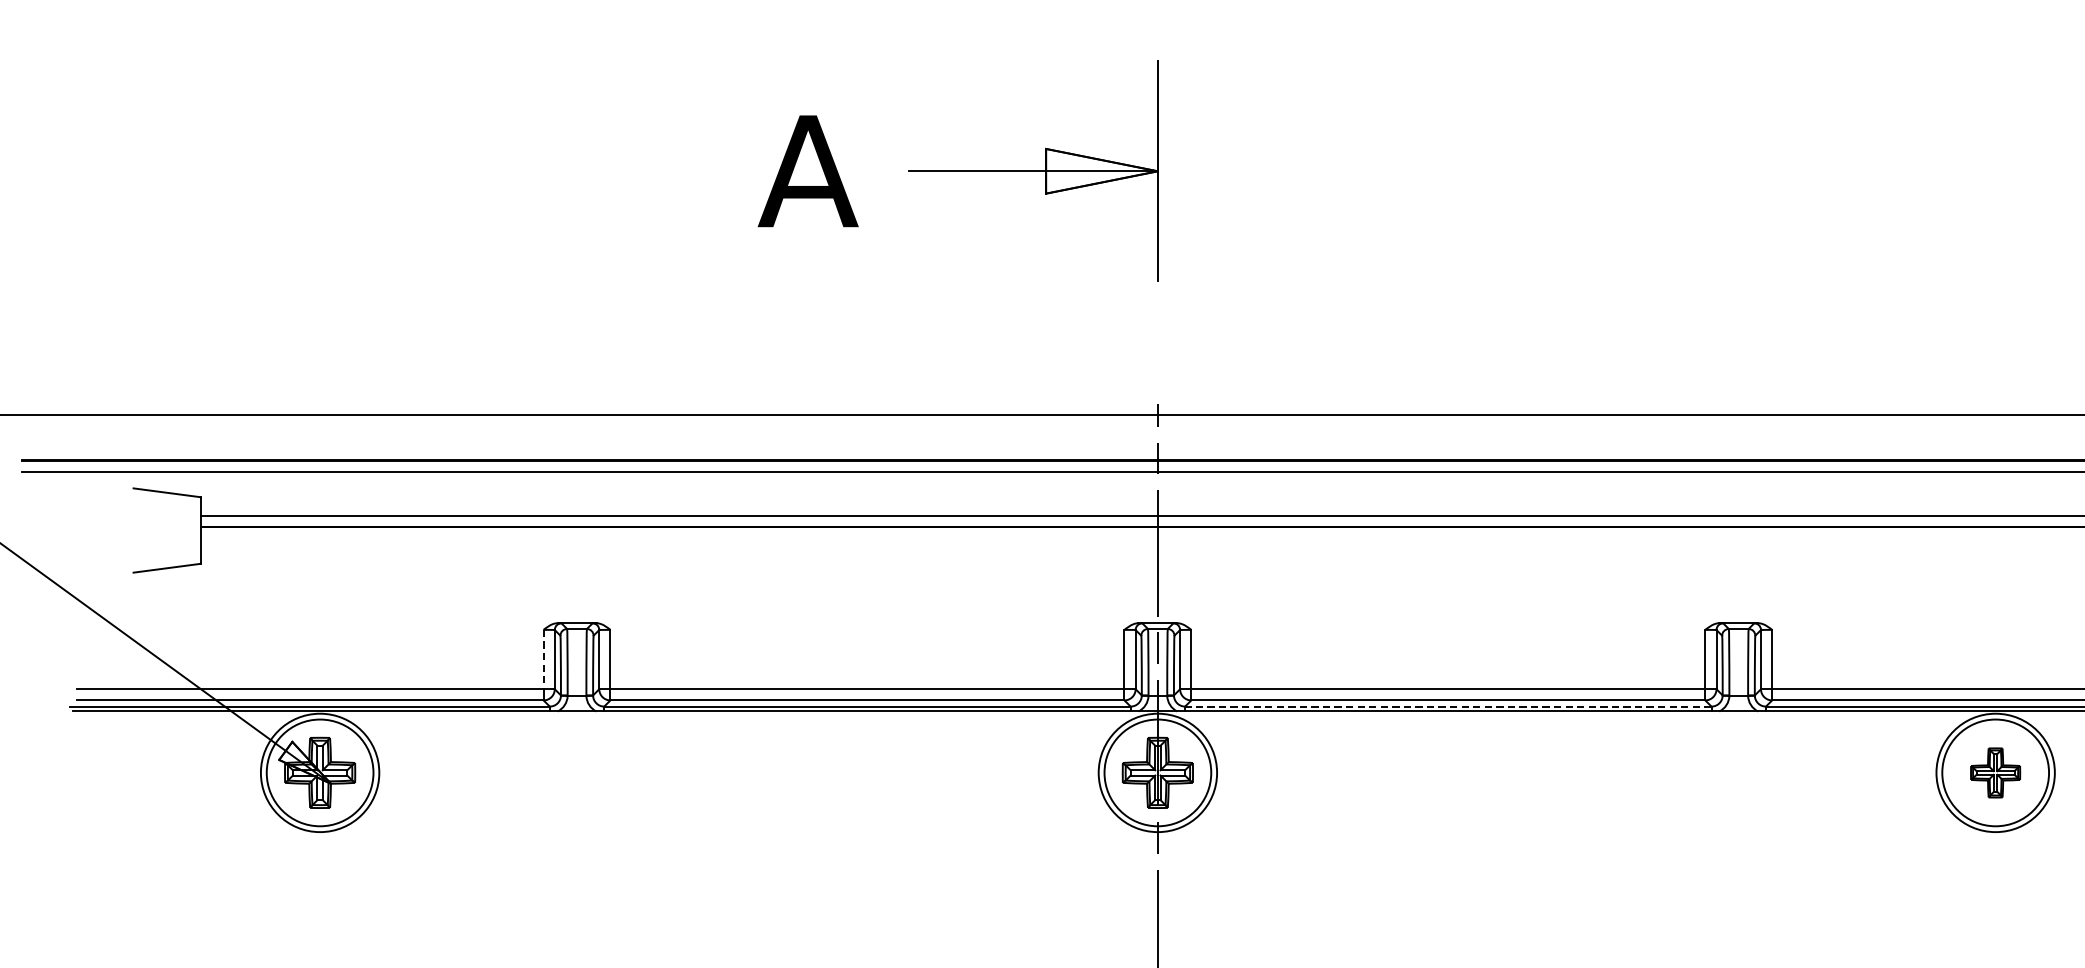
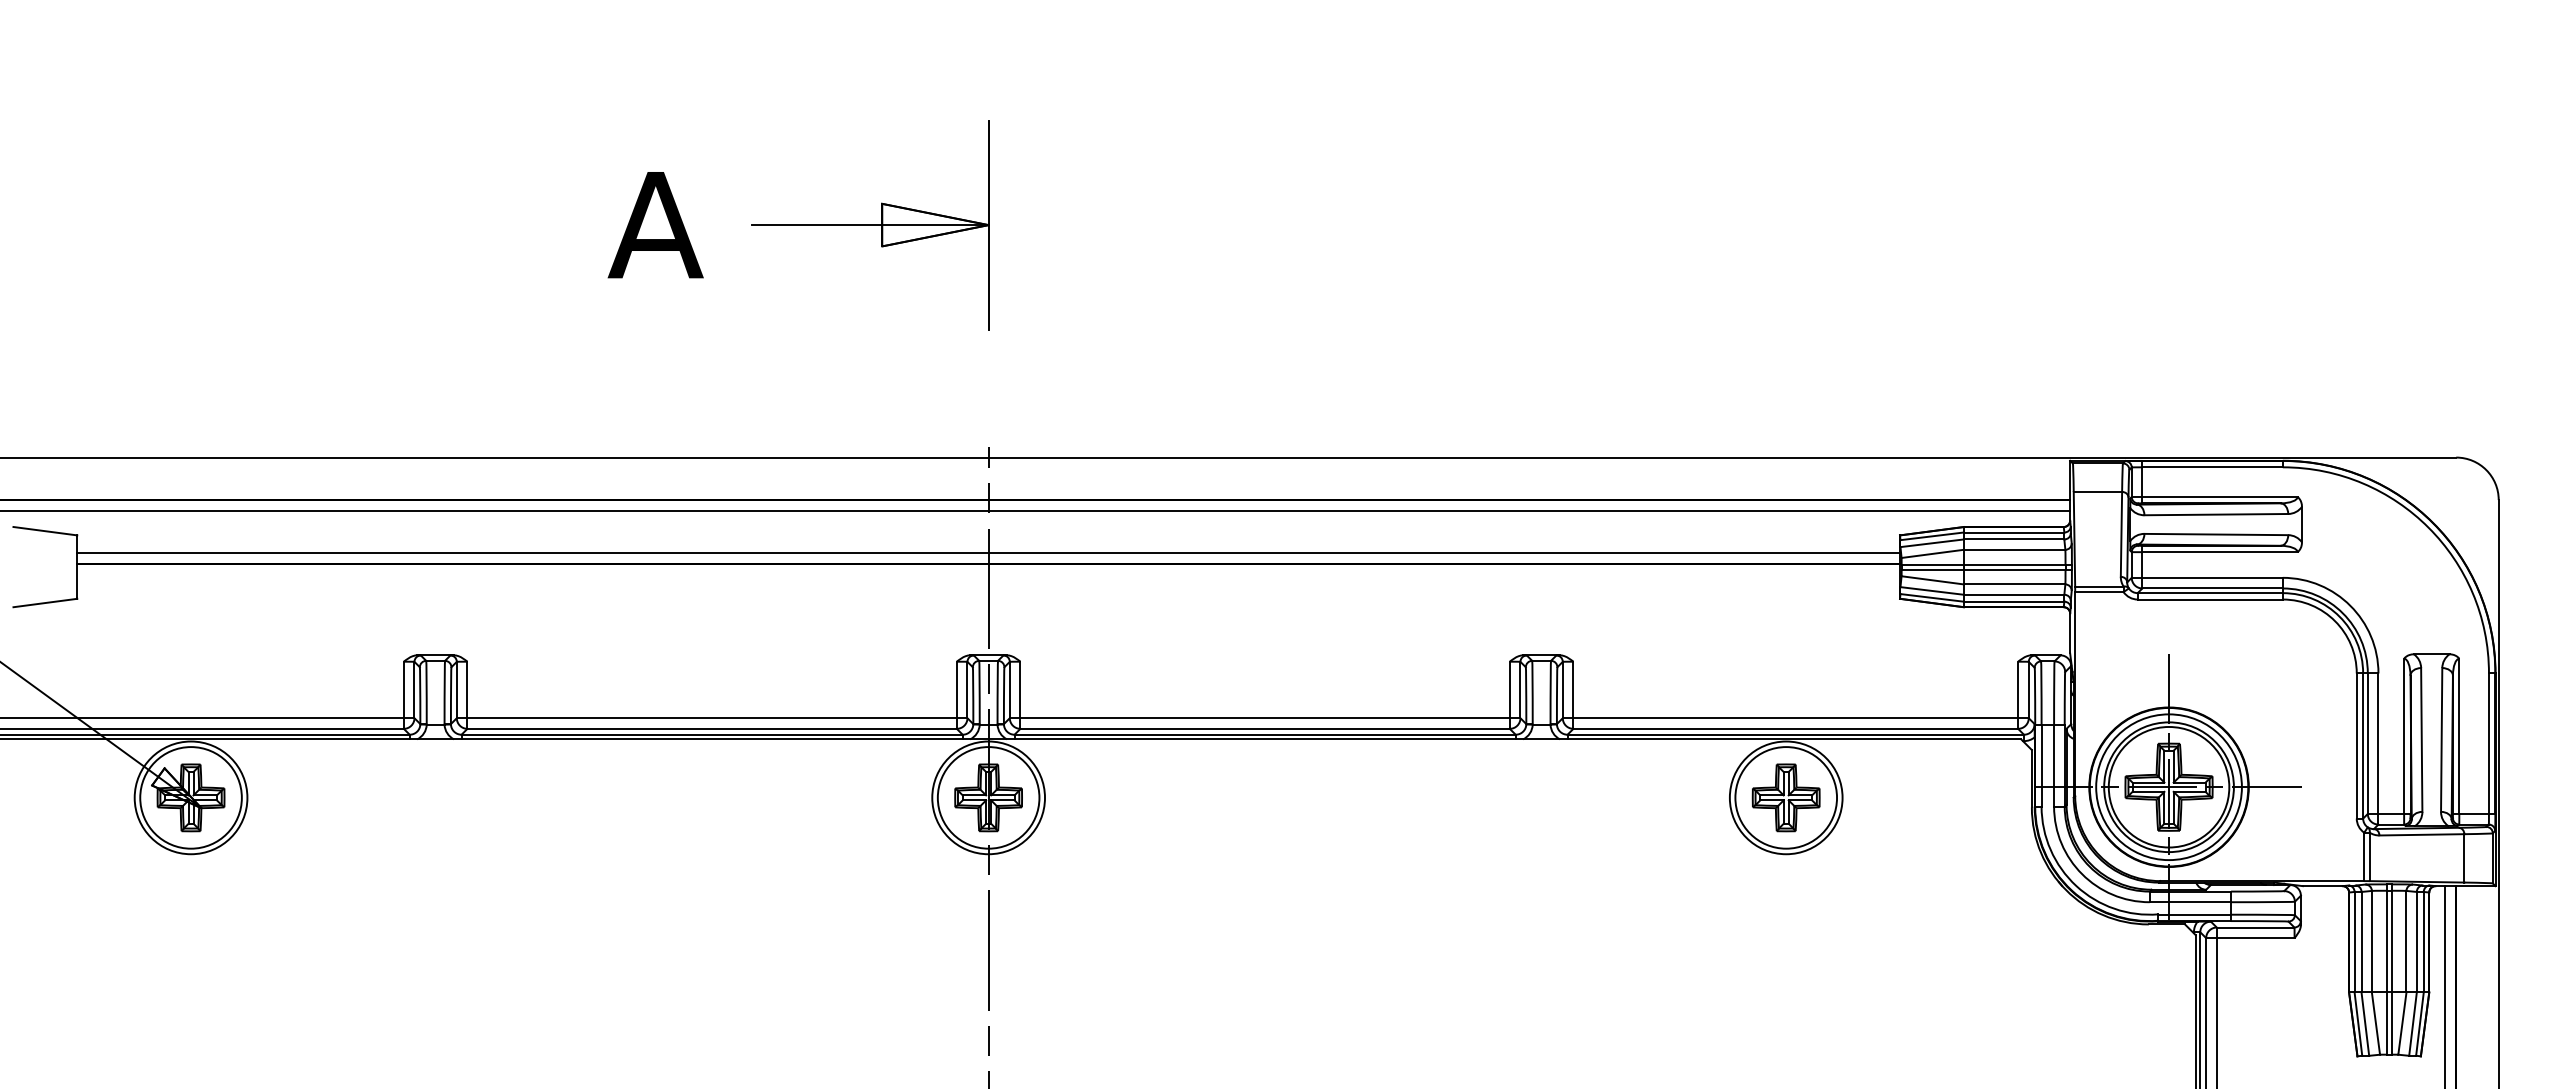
line: (543, 660) -> (403, 690), dashed -> solid
line: (1448, 706) -> (1265, 734), dashed -> solid
part: (1994, 772) -> (1785, 797), size x1.43

